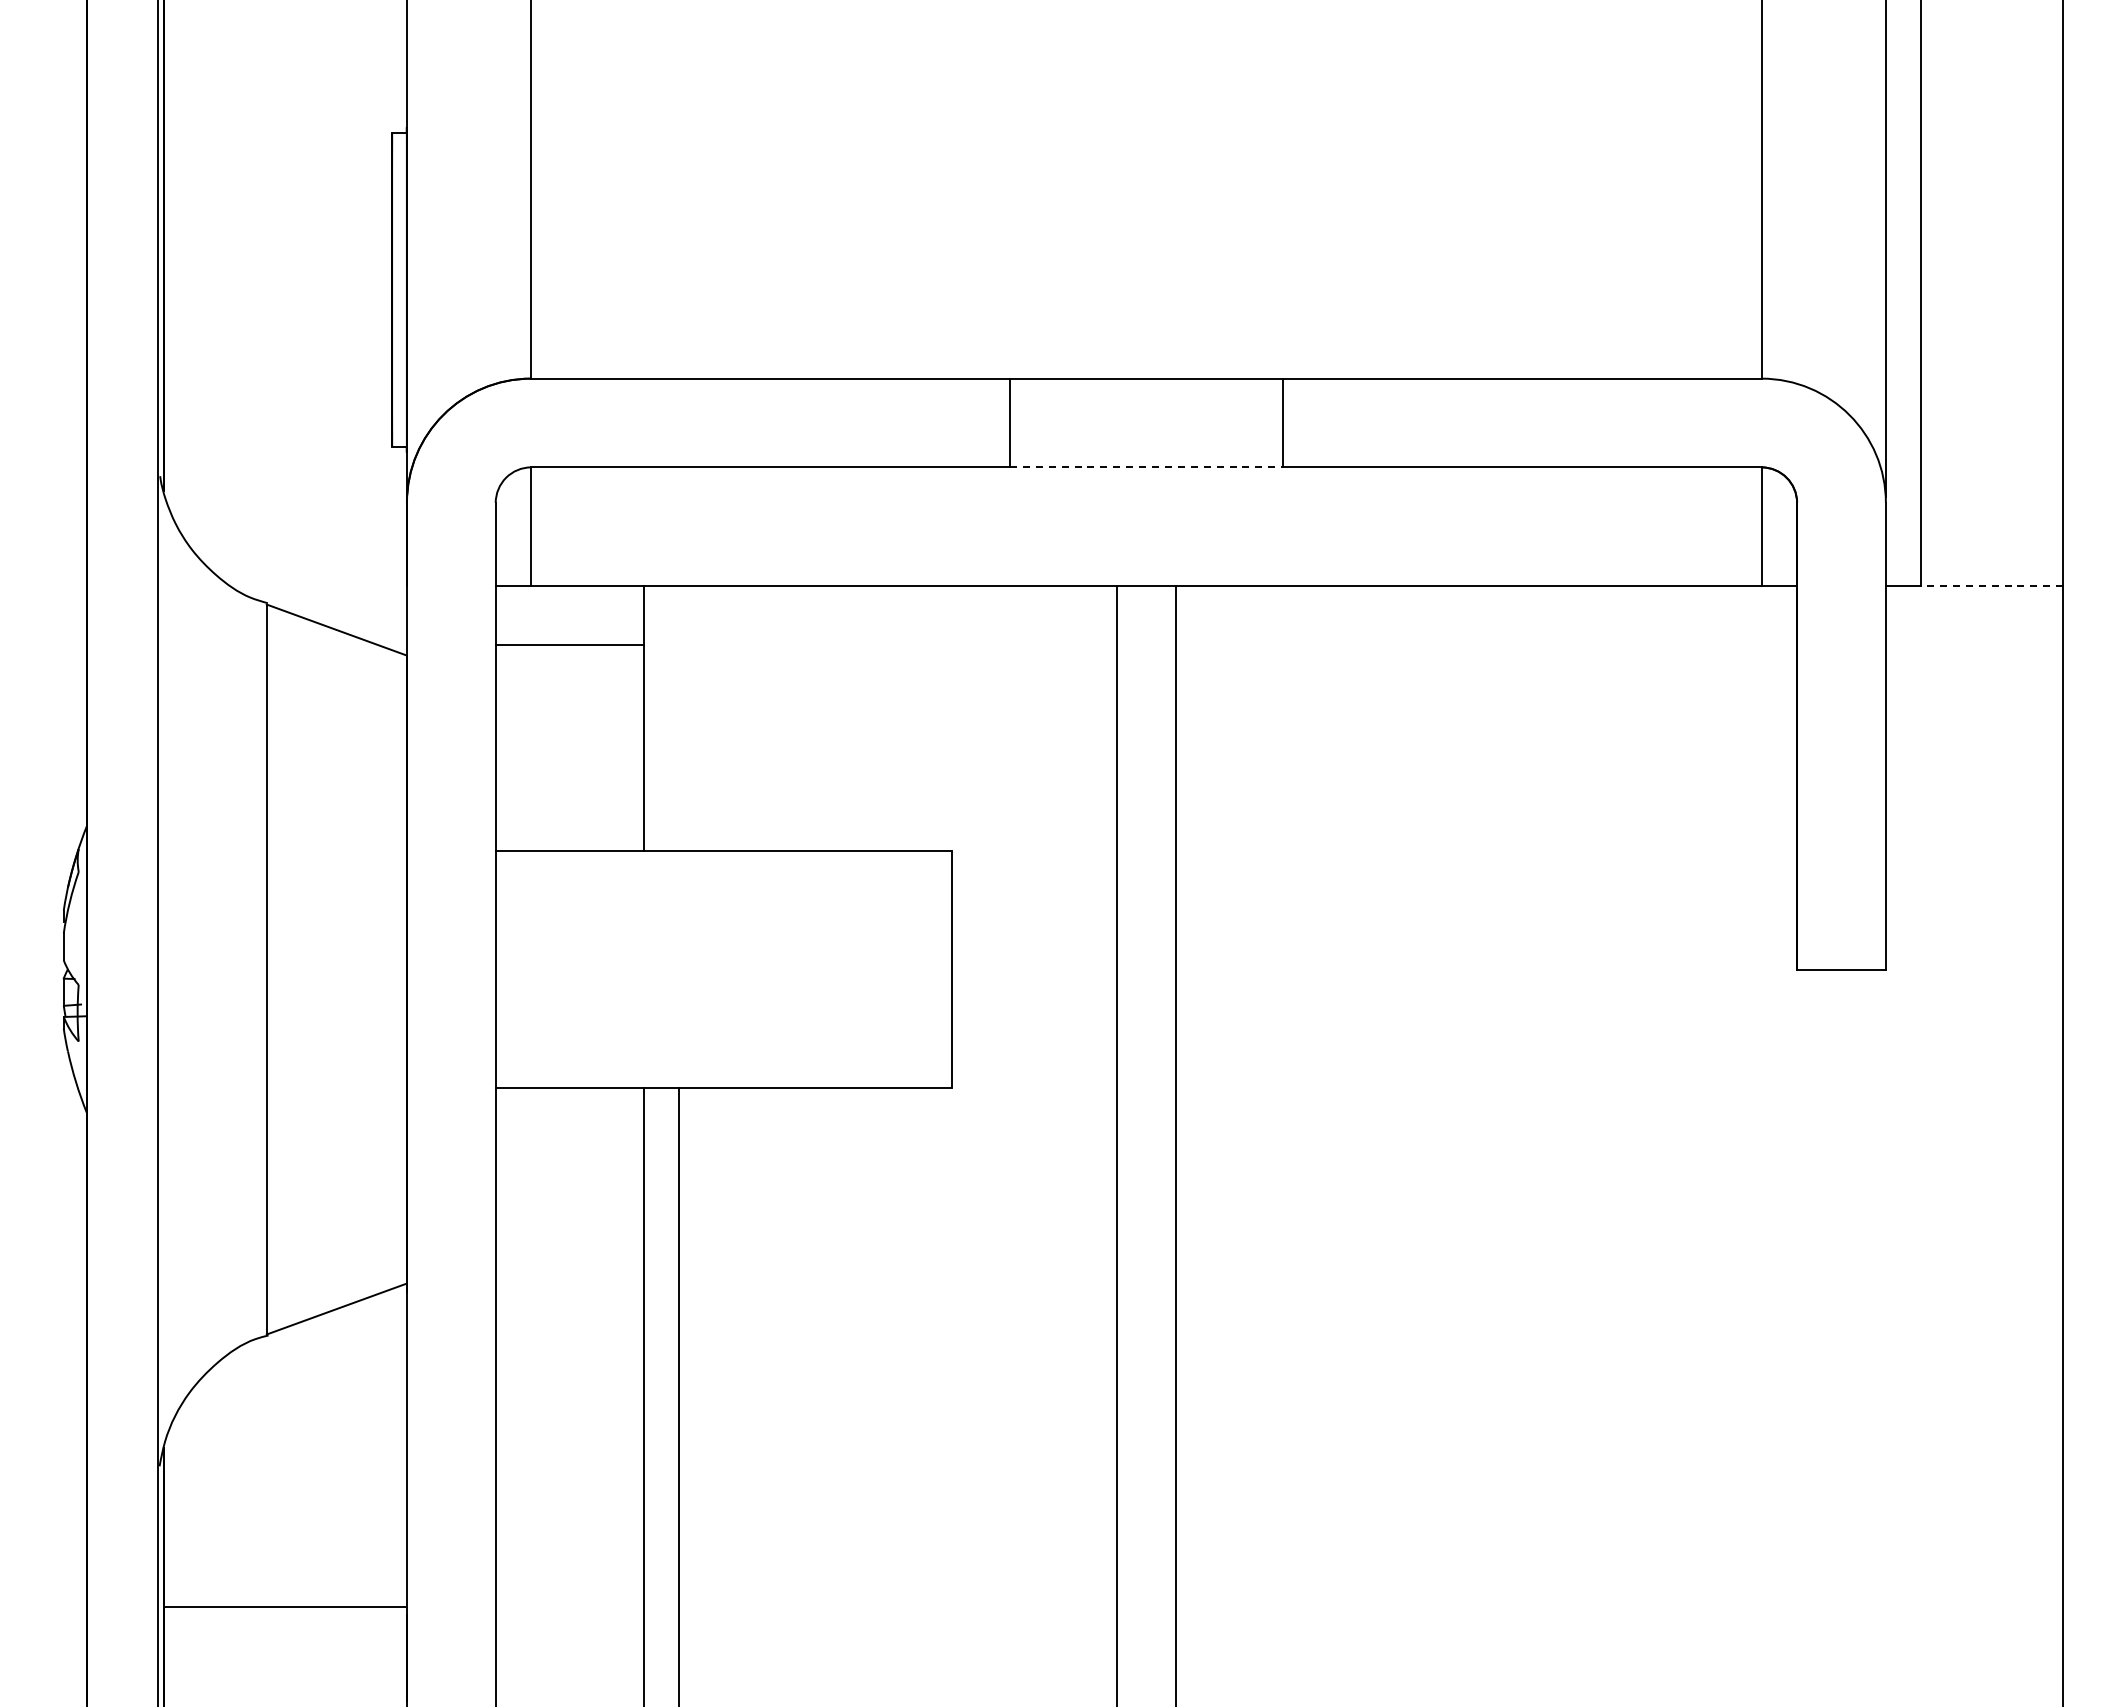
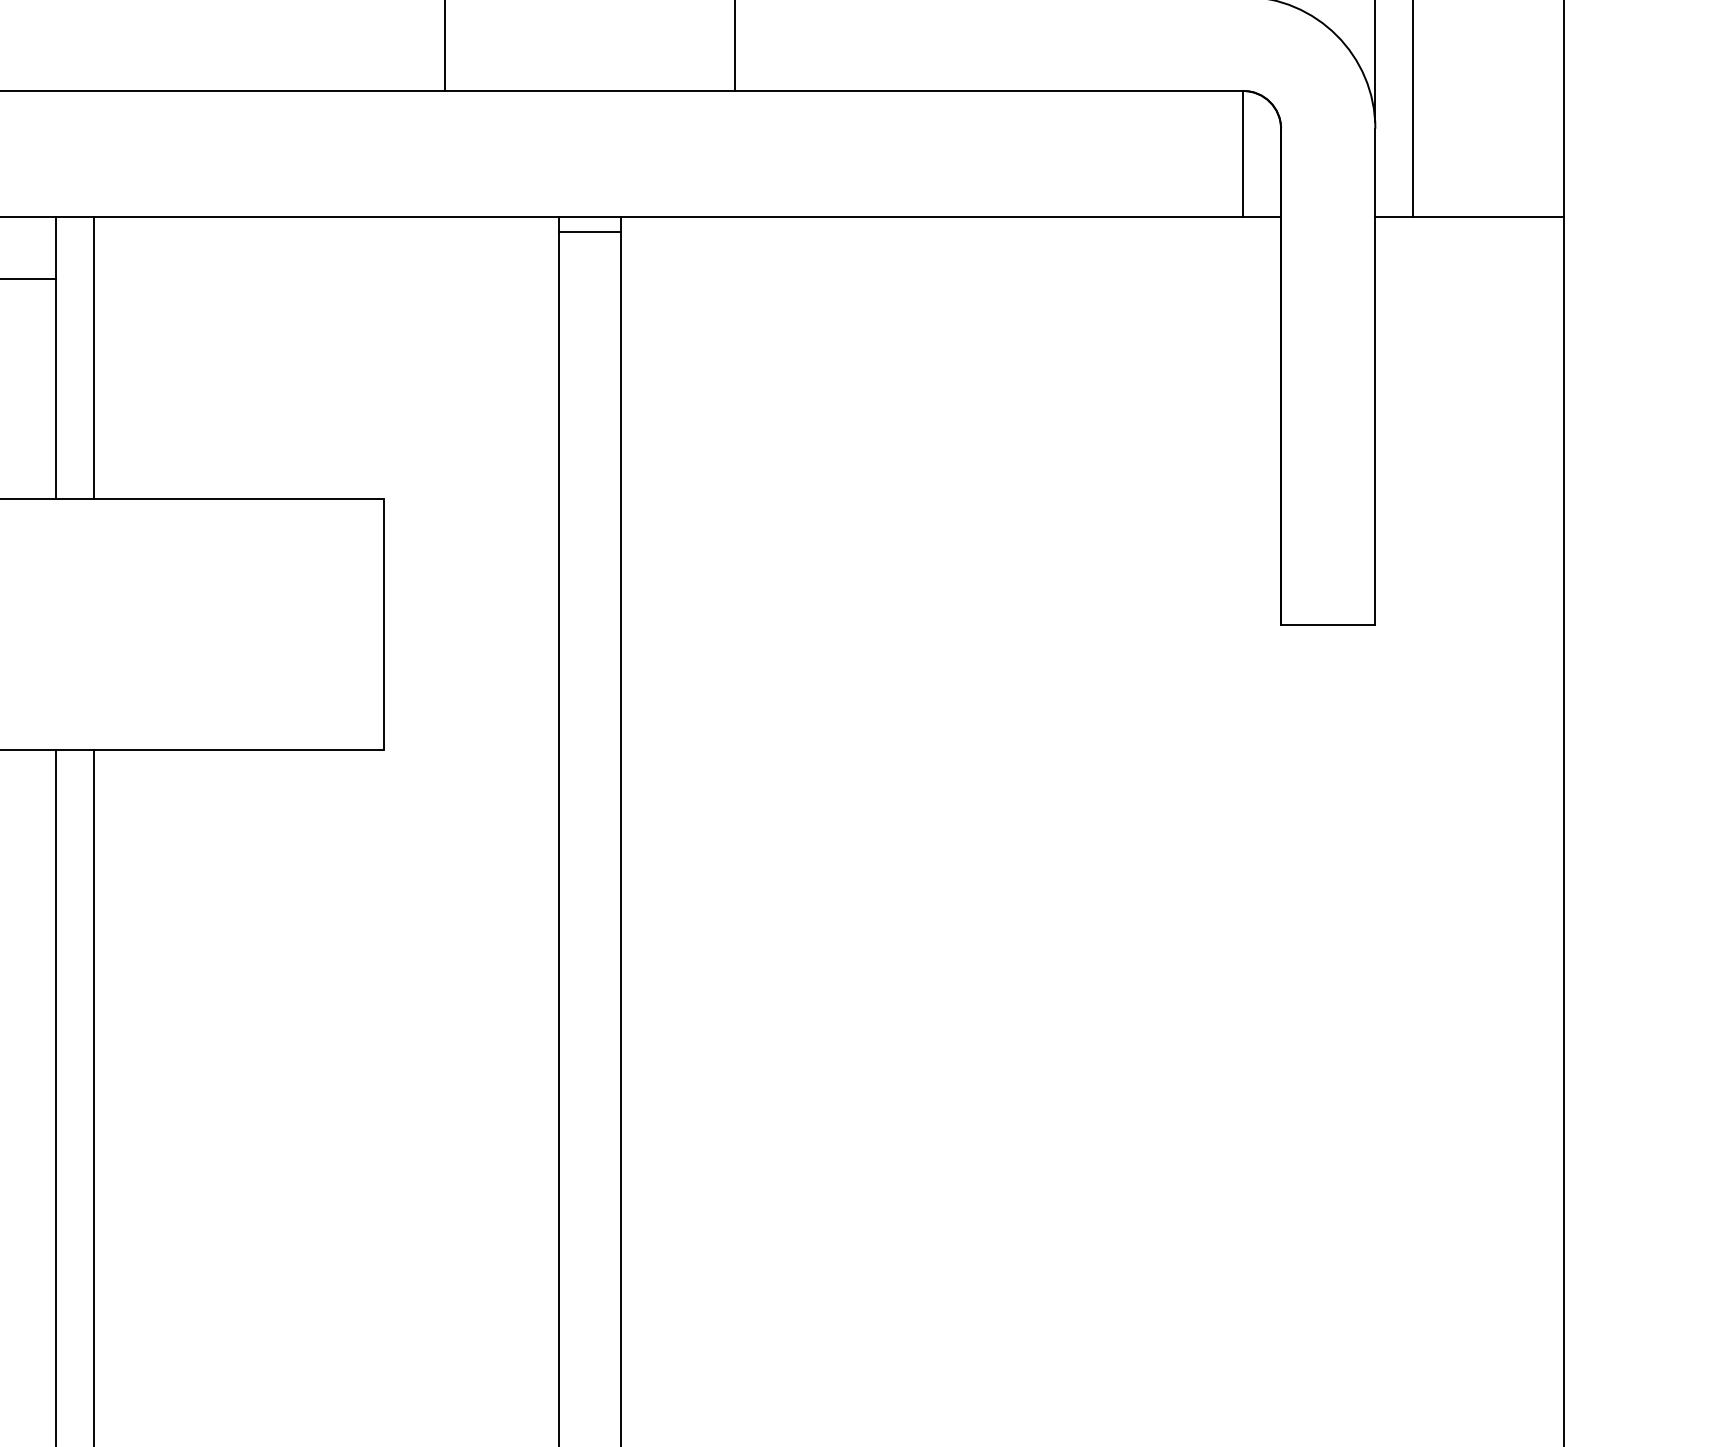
line: (1146, 467) -> (590, 91), dashed -> solid
line: (1992, 585) -> (1488, 216), dashed -> solid
line: (1145, 600) -> (589, 232), added
line: (678, 718) -> (93, 357), added

